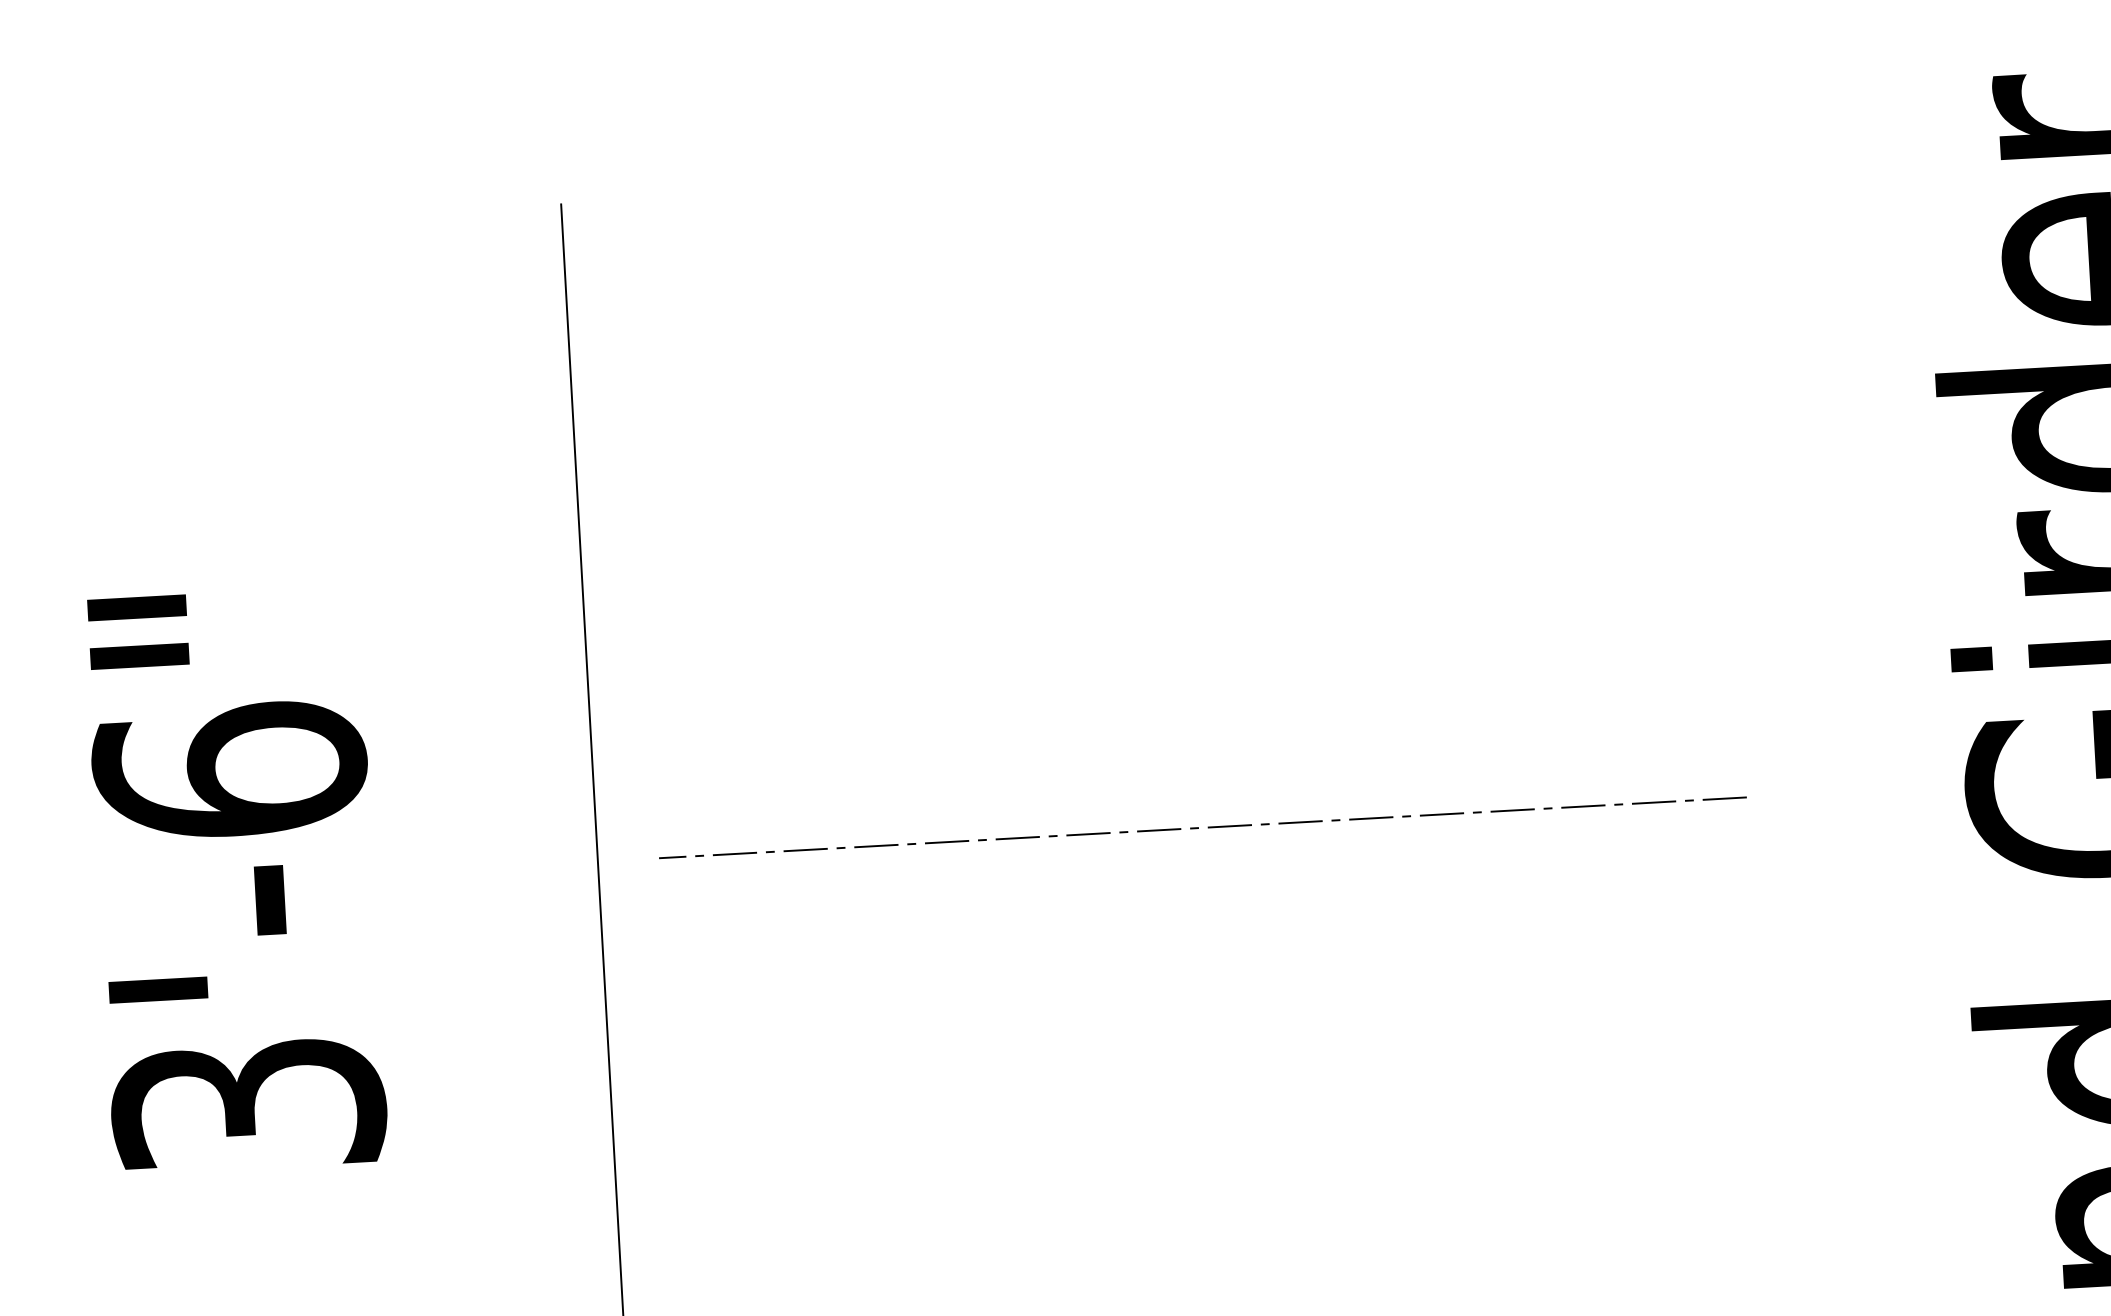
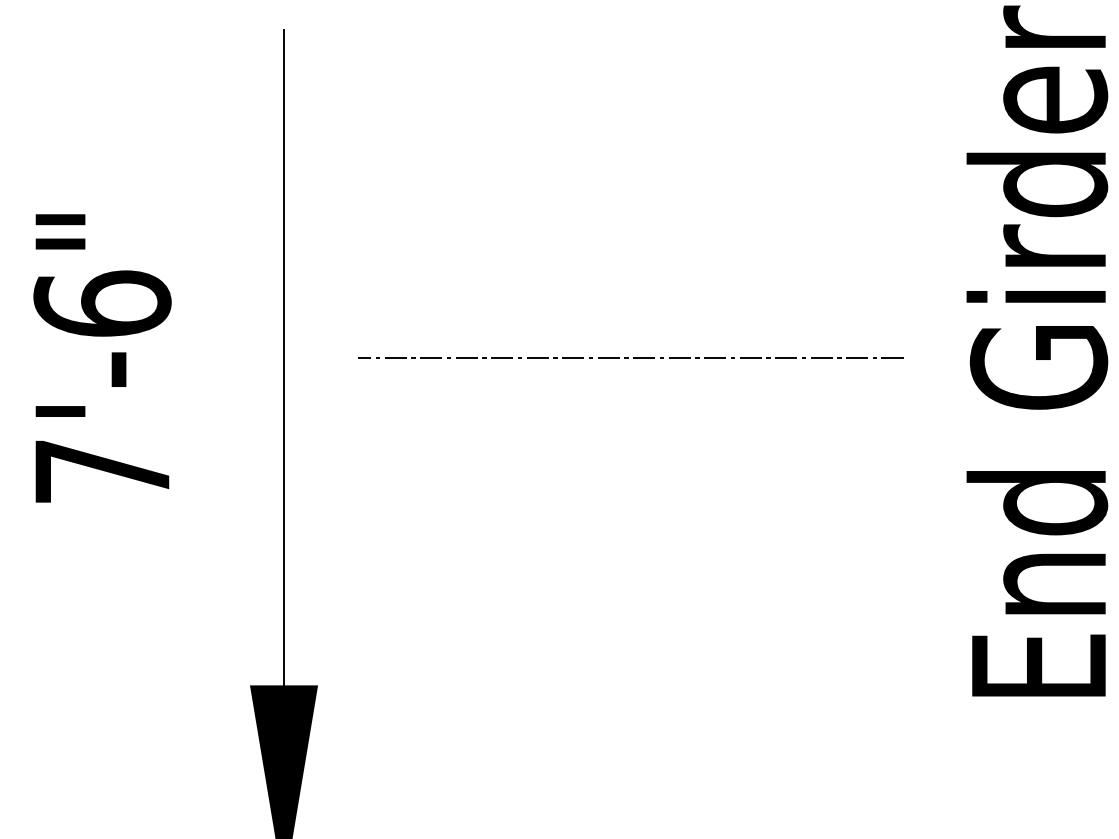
line: (1198, 827) -> (628, 357), moved
text: (248, 1104) -> (102, 471), 3'-6" -> 7'-6"

